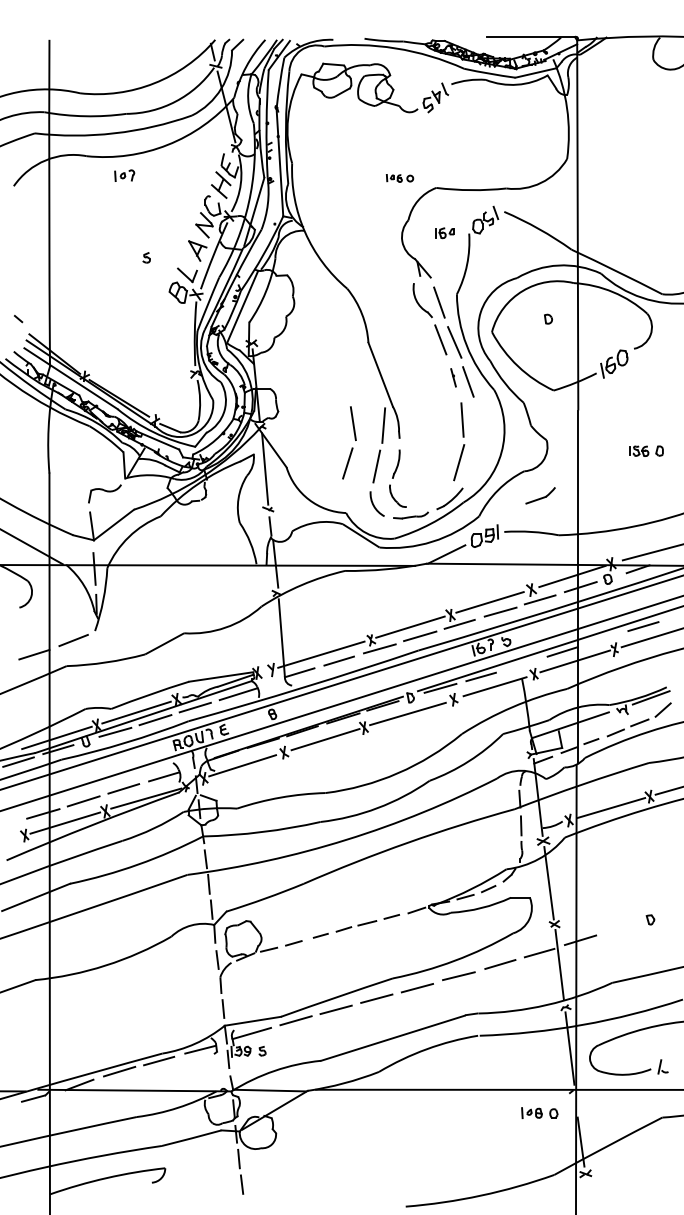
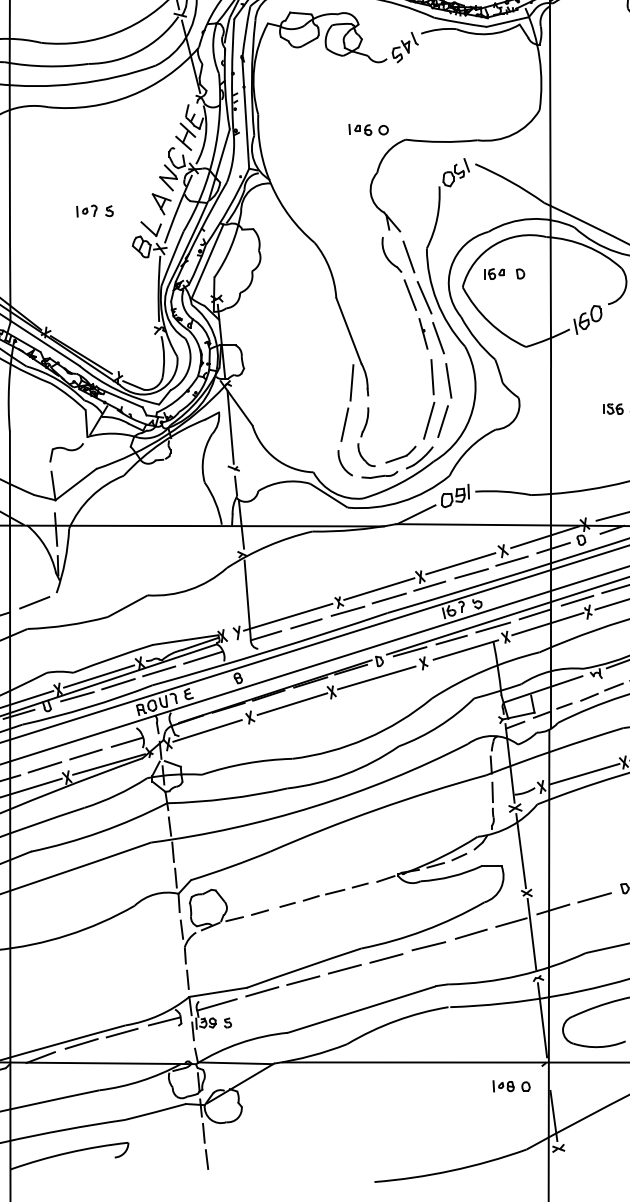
part: (124, 175) -> (86, 210), moved
part: (399, 178) -> (368, 130), size x1.43
part: (444, 233) -> (493, 274), moved
part: (453, 377) -> (423, 333), size x1.67
part: (349, 442) -> (444, 400), moved
part: (540, 495) -> (400, 454), moved
line: (603, 638) -> (576, 600), added
line: (521, 664) -> (492, 627), added
line: (620, 928) -> (594, 897), added

